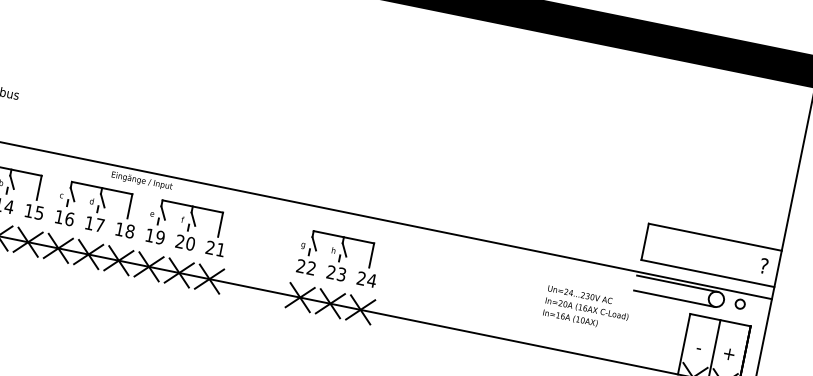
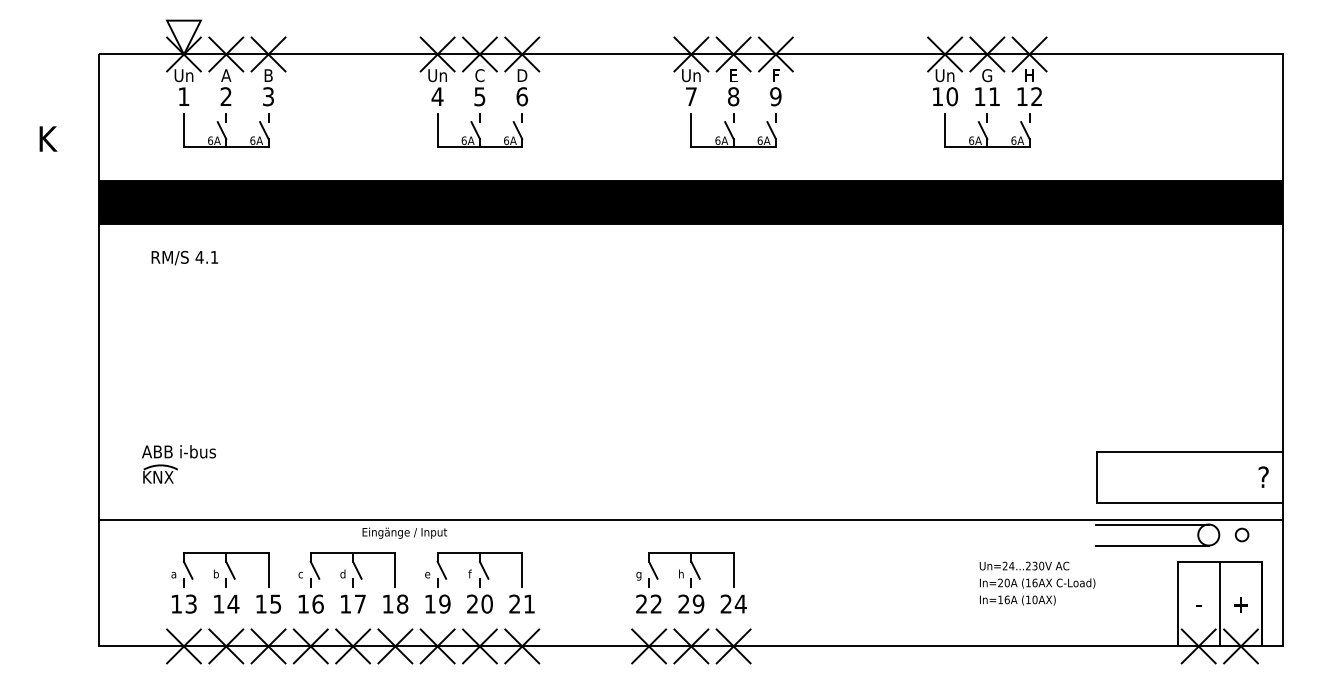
text: (341, 274) -> (698, 603), 23 -> 29

